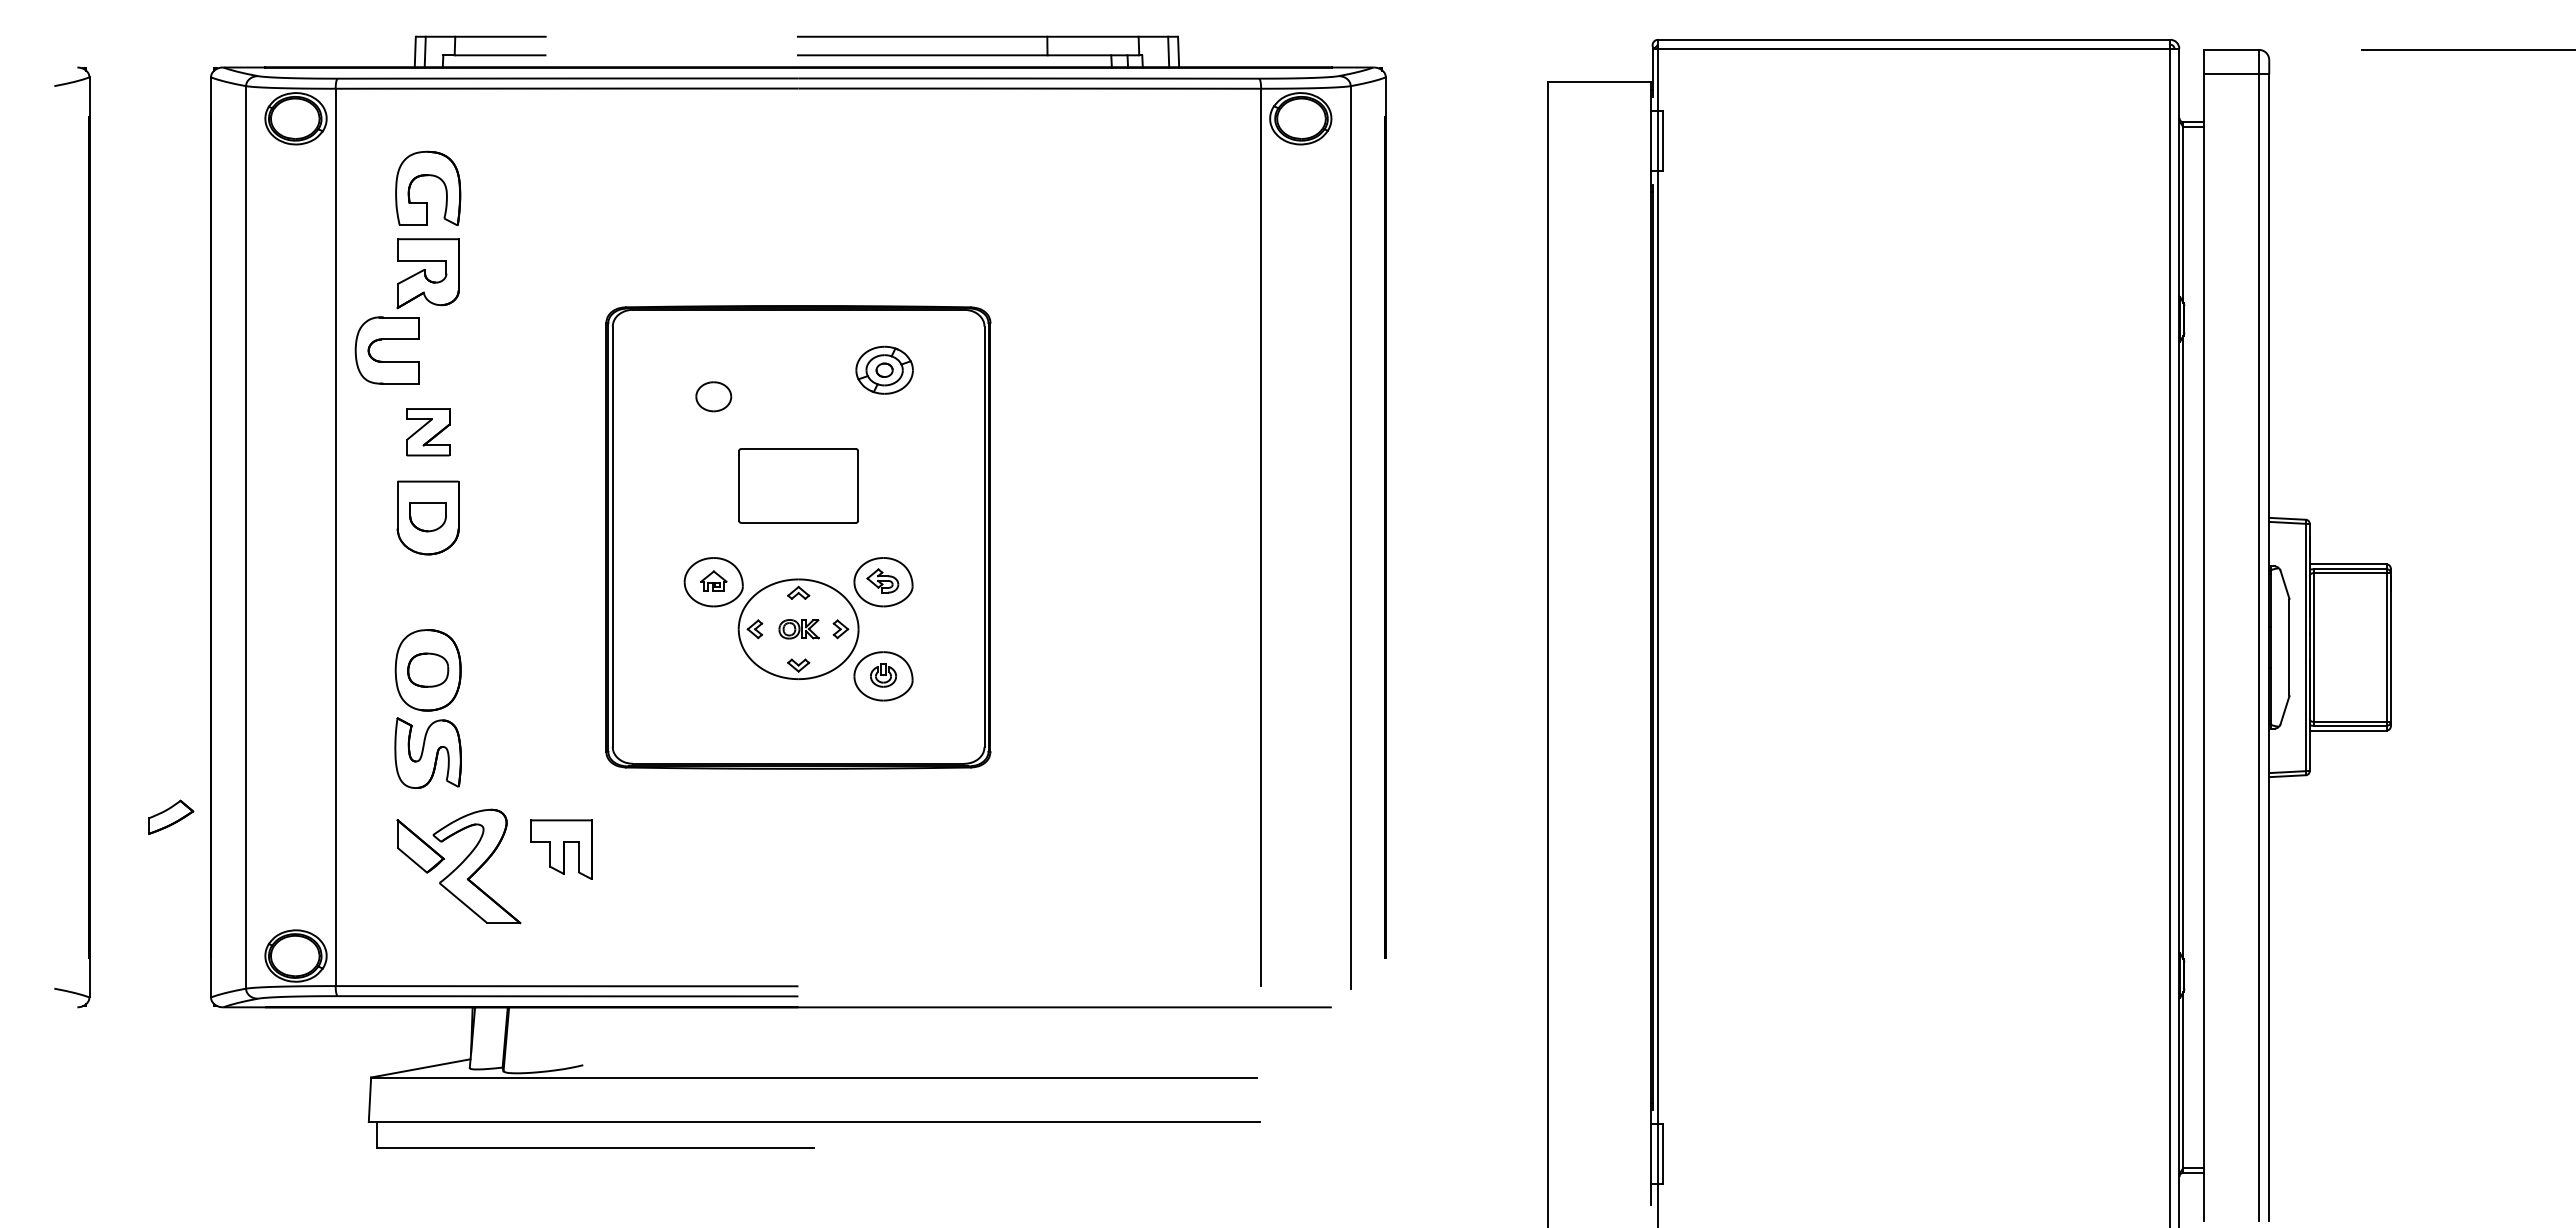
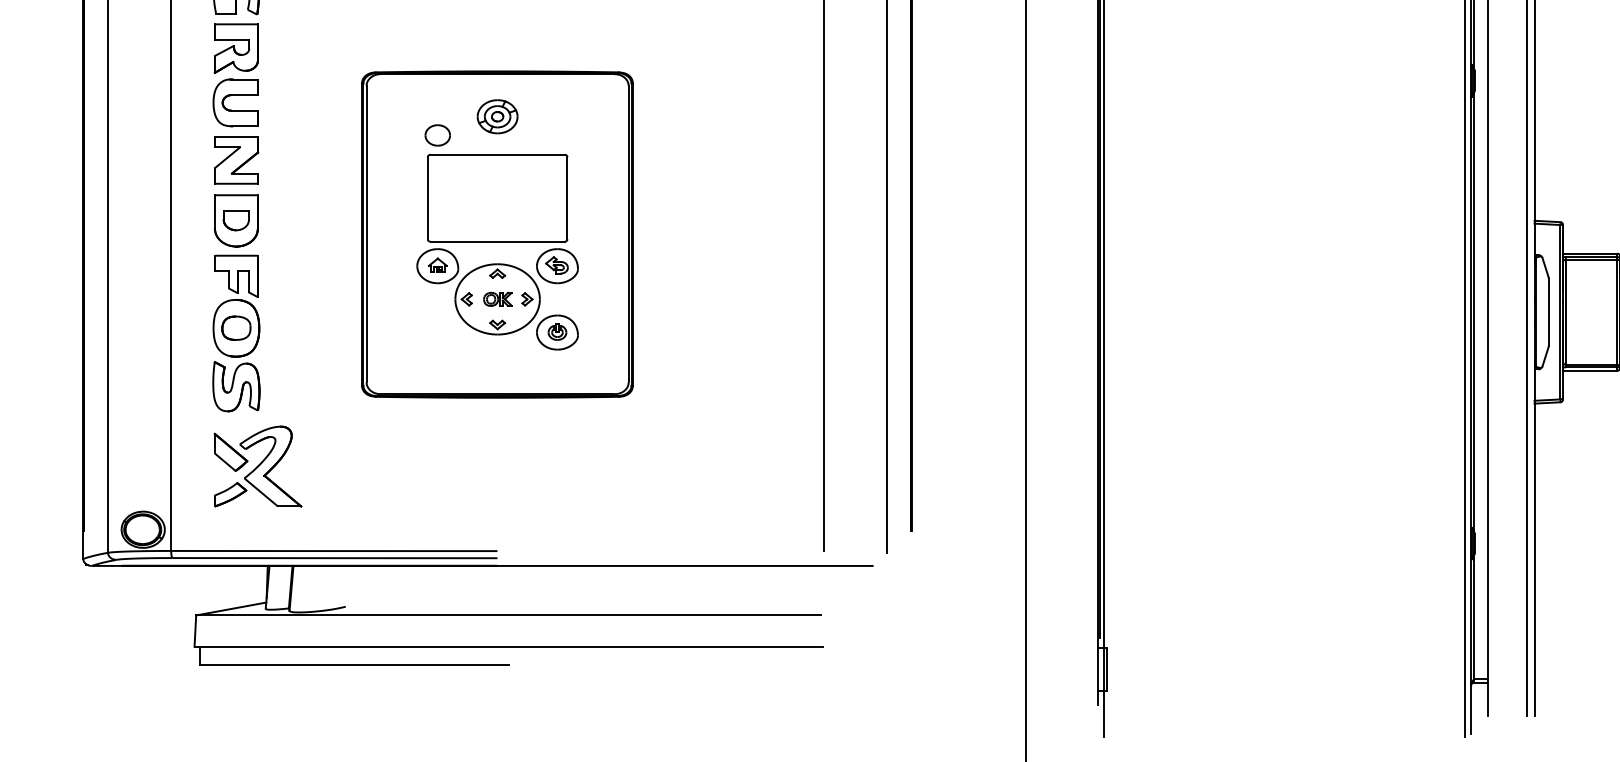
part: (382, 340) -> (232, 95), moved
part: (884, 369) -> (497, 116), moved
part: (428, 432) -> (236, 160), size x1.43
part: (798, 485) -> (497, 197), size x1.67
part: (171, 816) -> (231, 494), moved
part: (561, 849) -> (236, 276), moved

